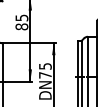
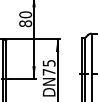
text: (21, 17) -> (25, 14), 85 -> 80

